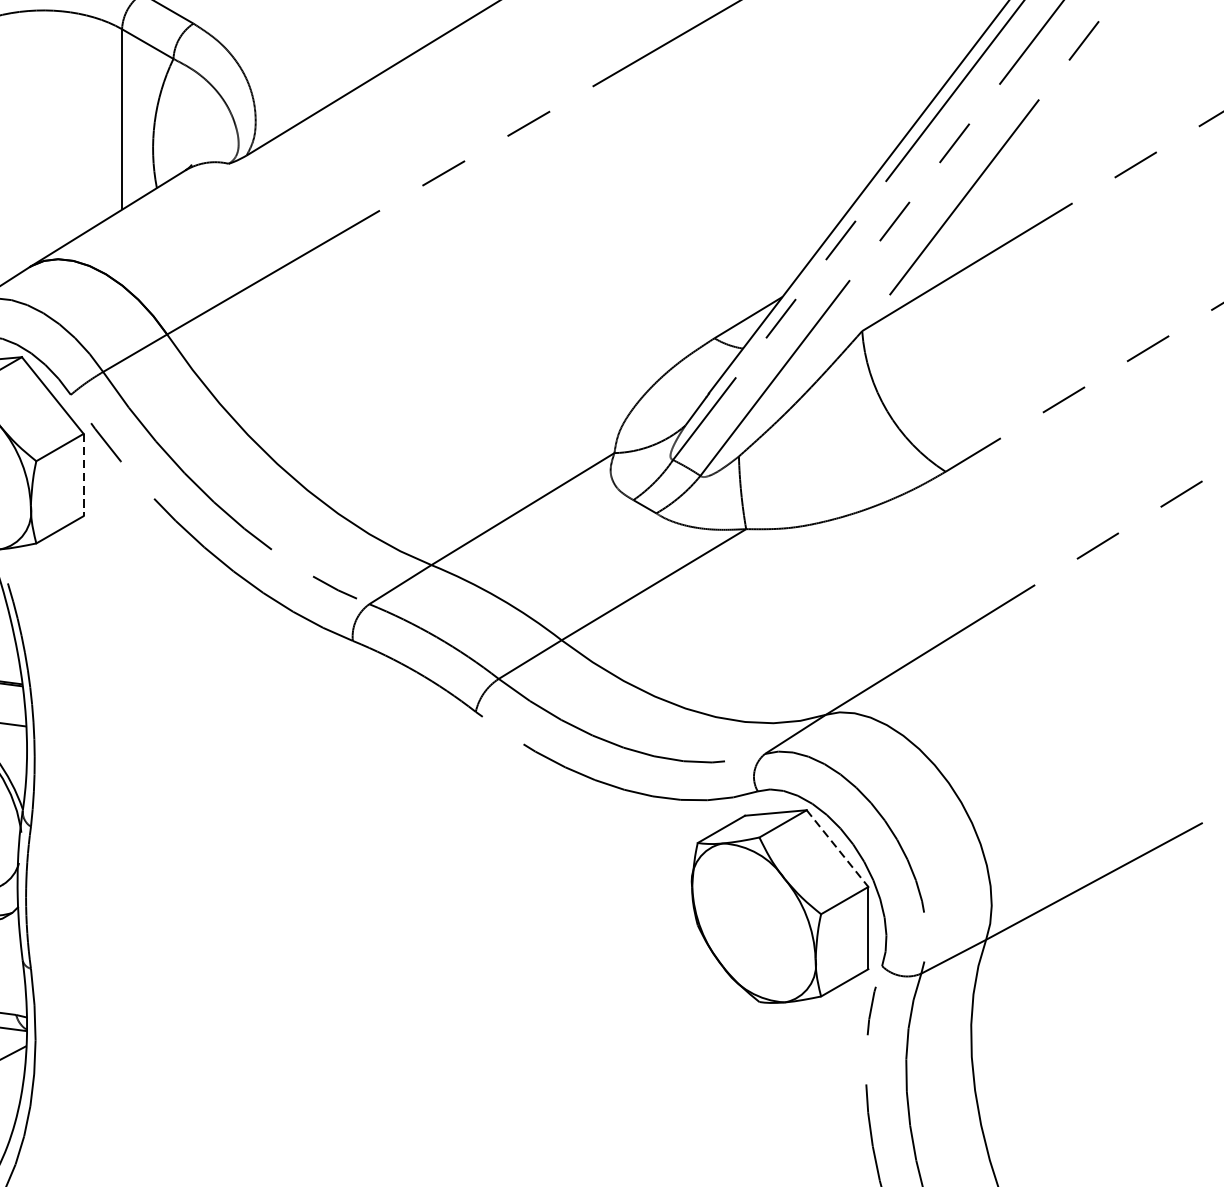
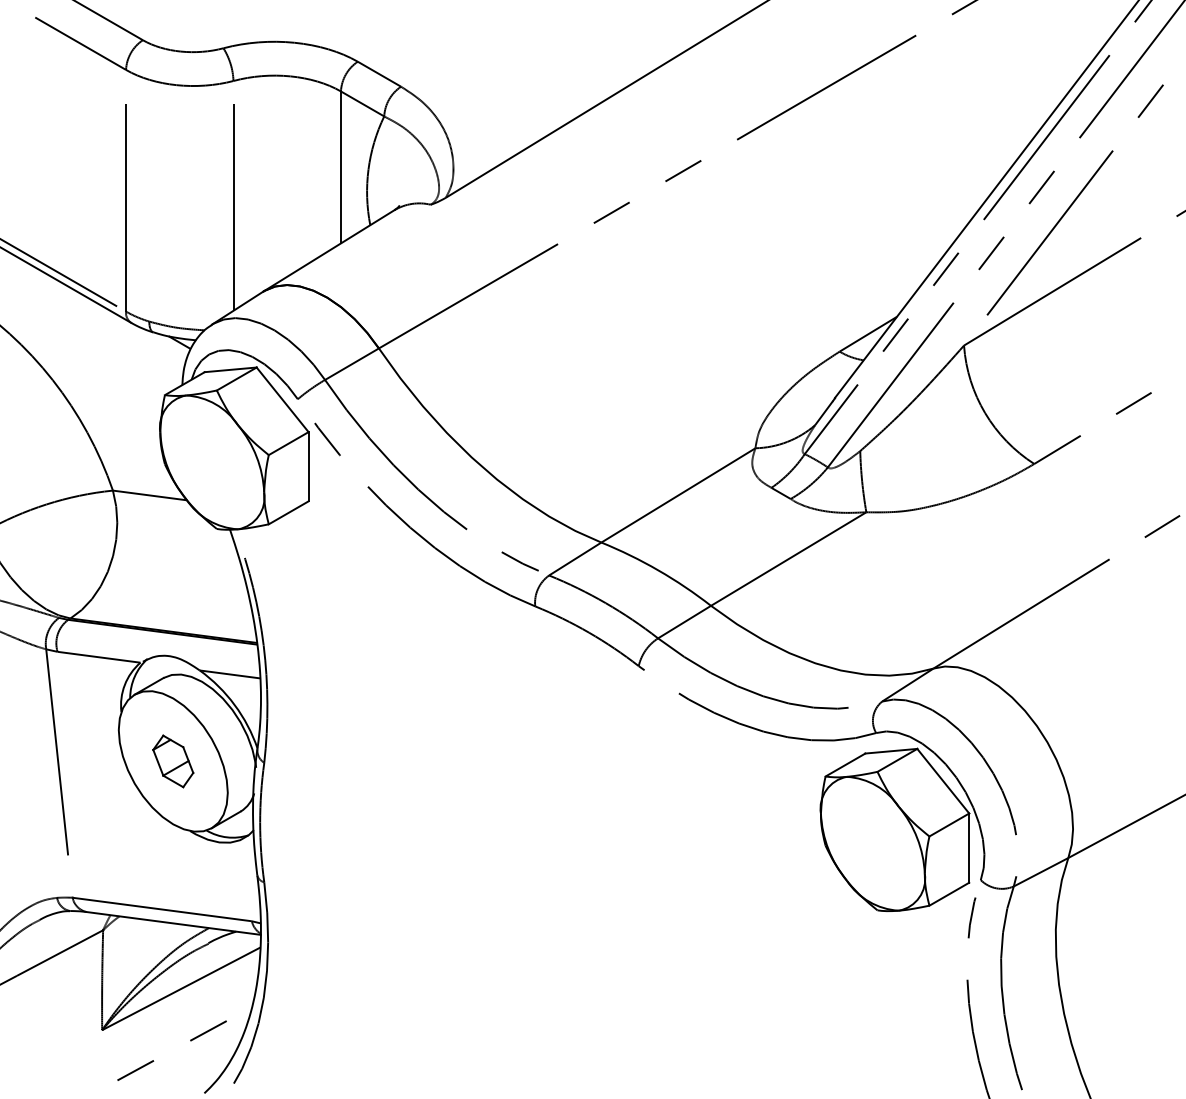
line: (83, 474) -> (308, 466), dashed -> solid
line: (837, 848) -> (943, 781), dashed -> solid

